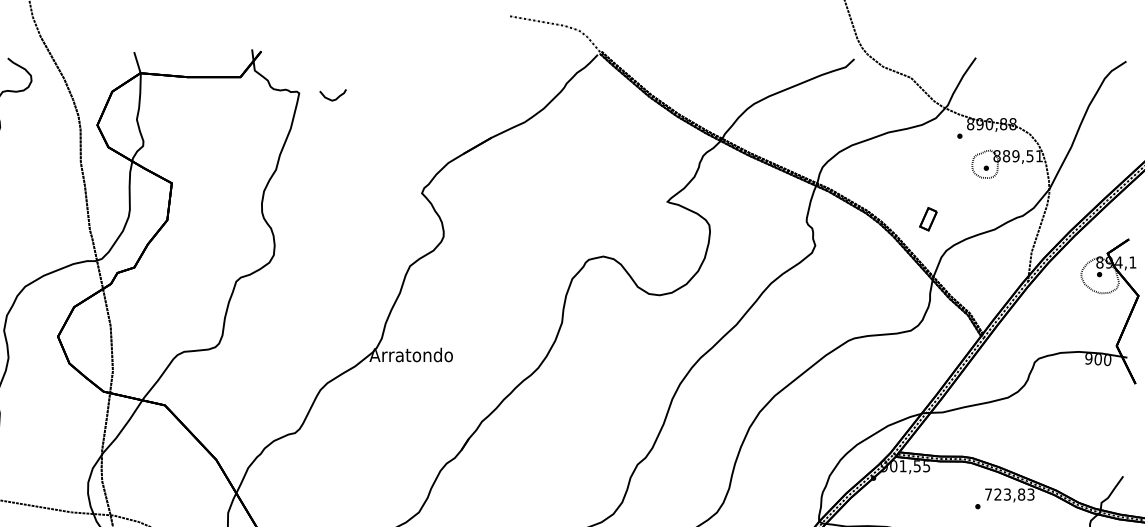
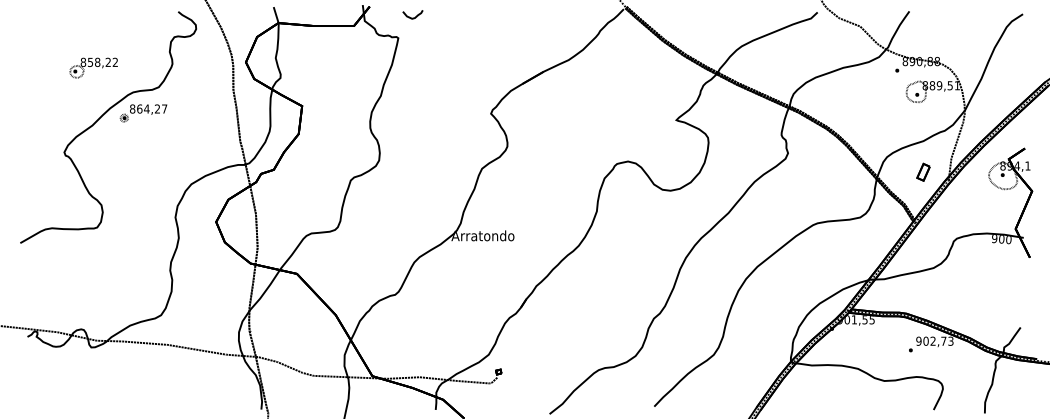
curve: (332, 98) -> (412, 17), moved
part: (928, 218) -> (923, 171), moved
text: (1005, 493) -> (931, 340), 723,83 -> 902,73

